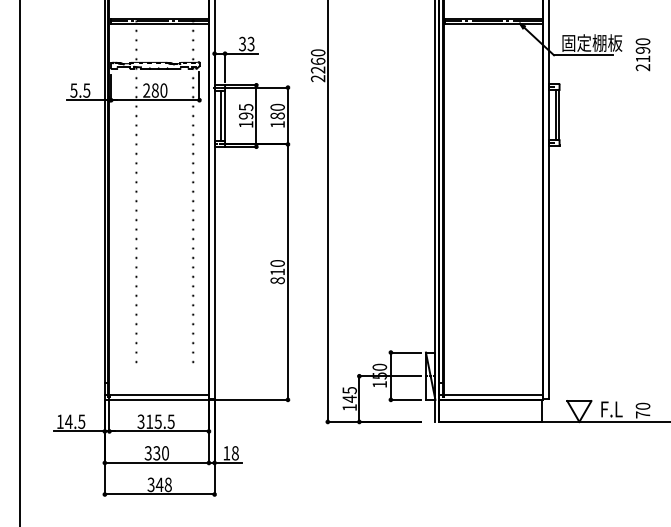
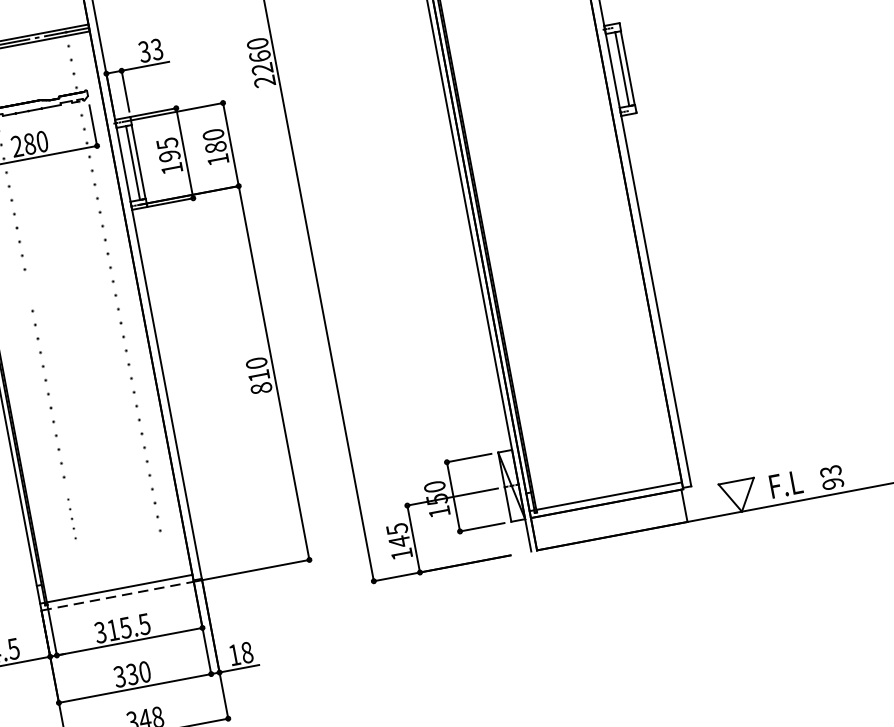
part: (136, 186) -> (28, 289), removed
part: (136, 343) -> (72, 519), size x0.7
line: (157, 399) -> (118, 595), solid -> dashed
text: (642, 410) -> (831, 477), 70 -> 93

